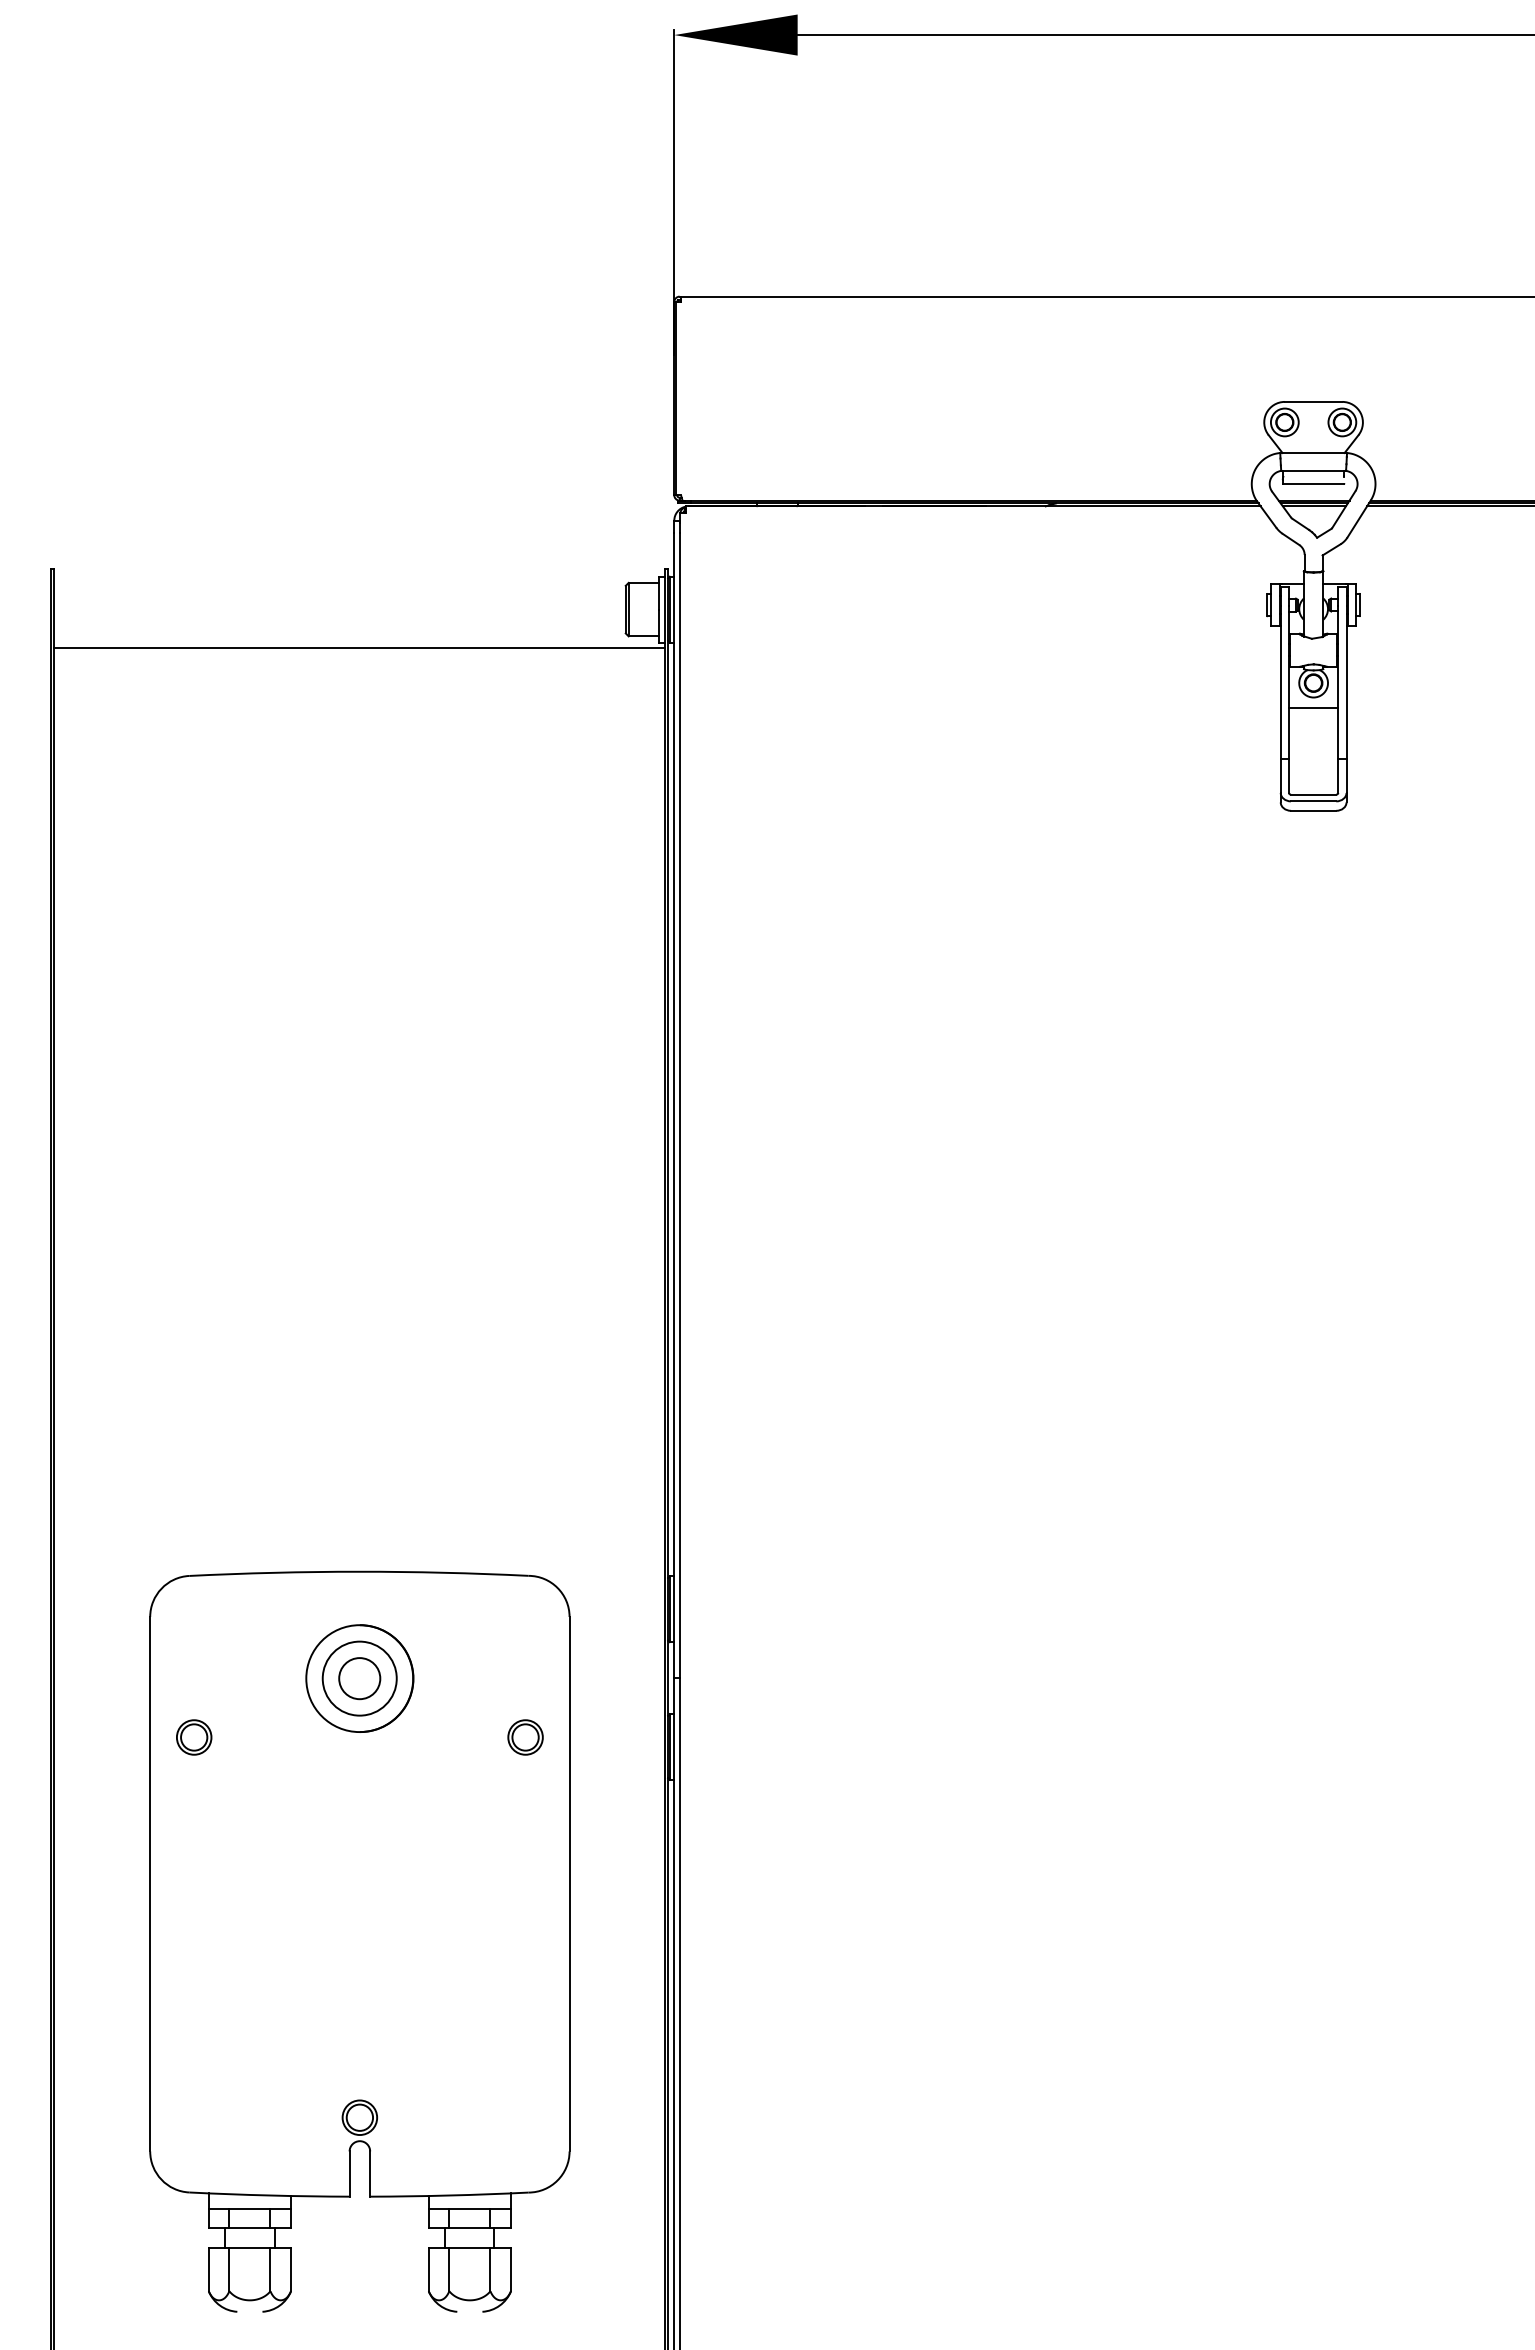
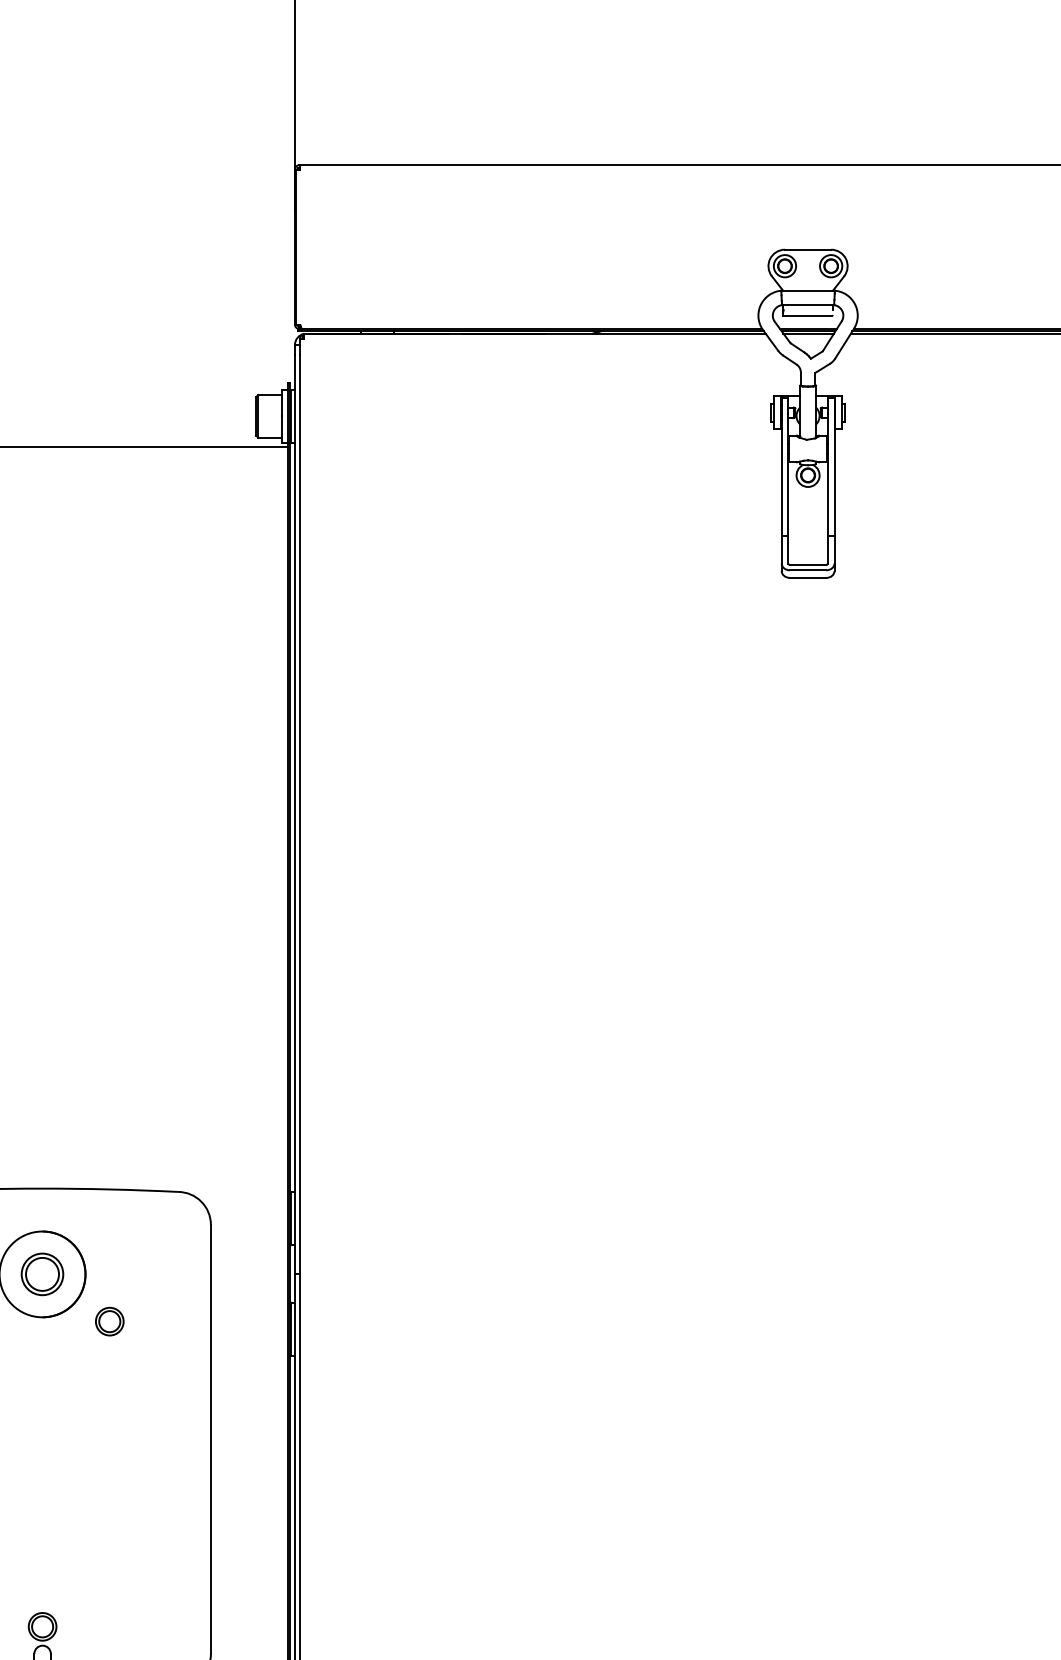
line: (1313, 707) -> (807, 494), removed
circle: (359, 1678) -> (42, 1274), size x0.7
part: (525, 1737) -> (109, 1321), moved

